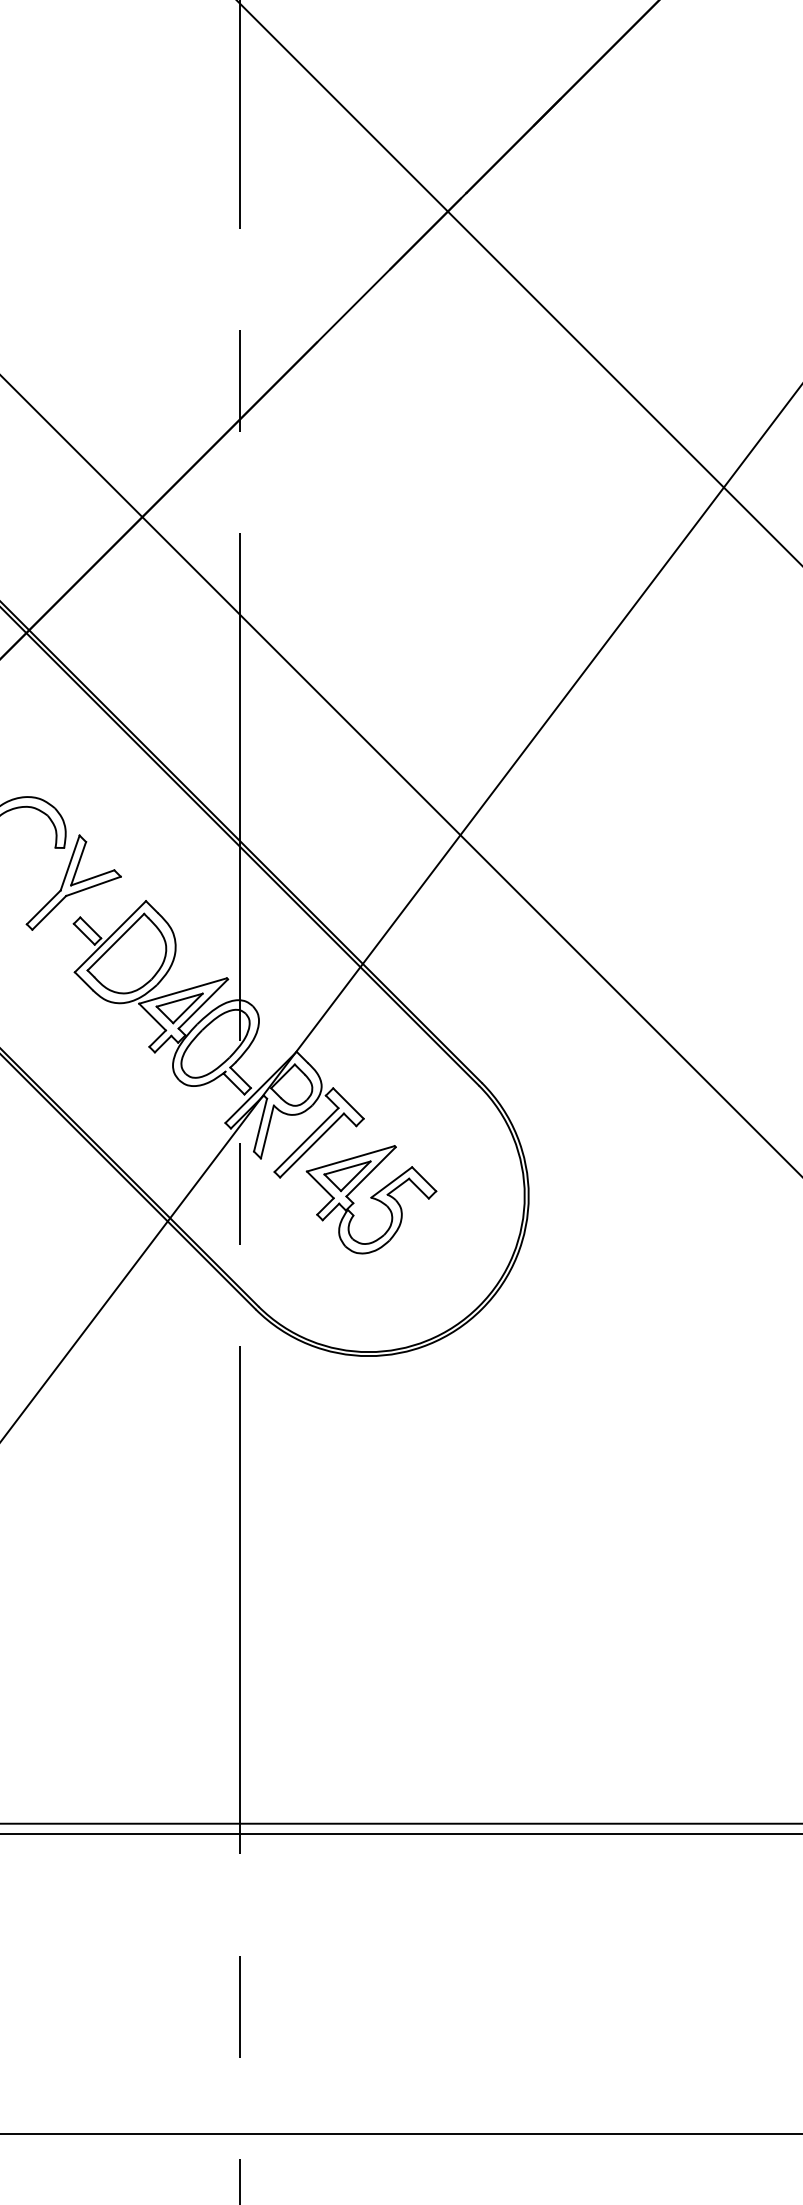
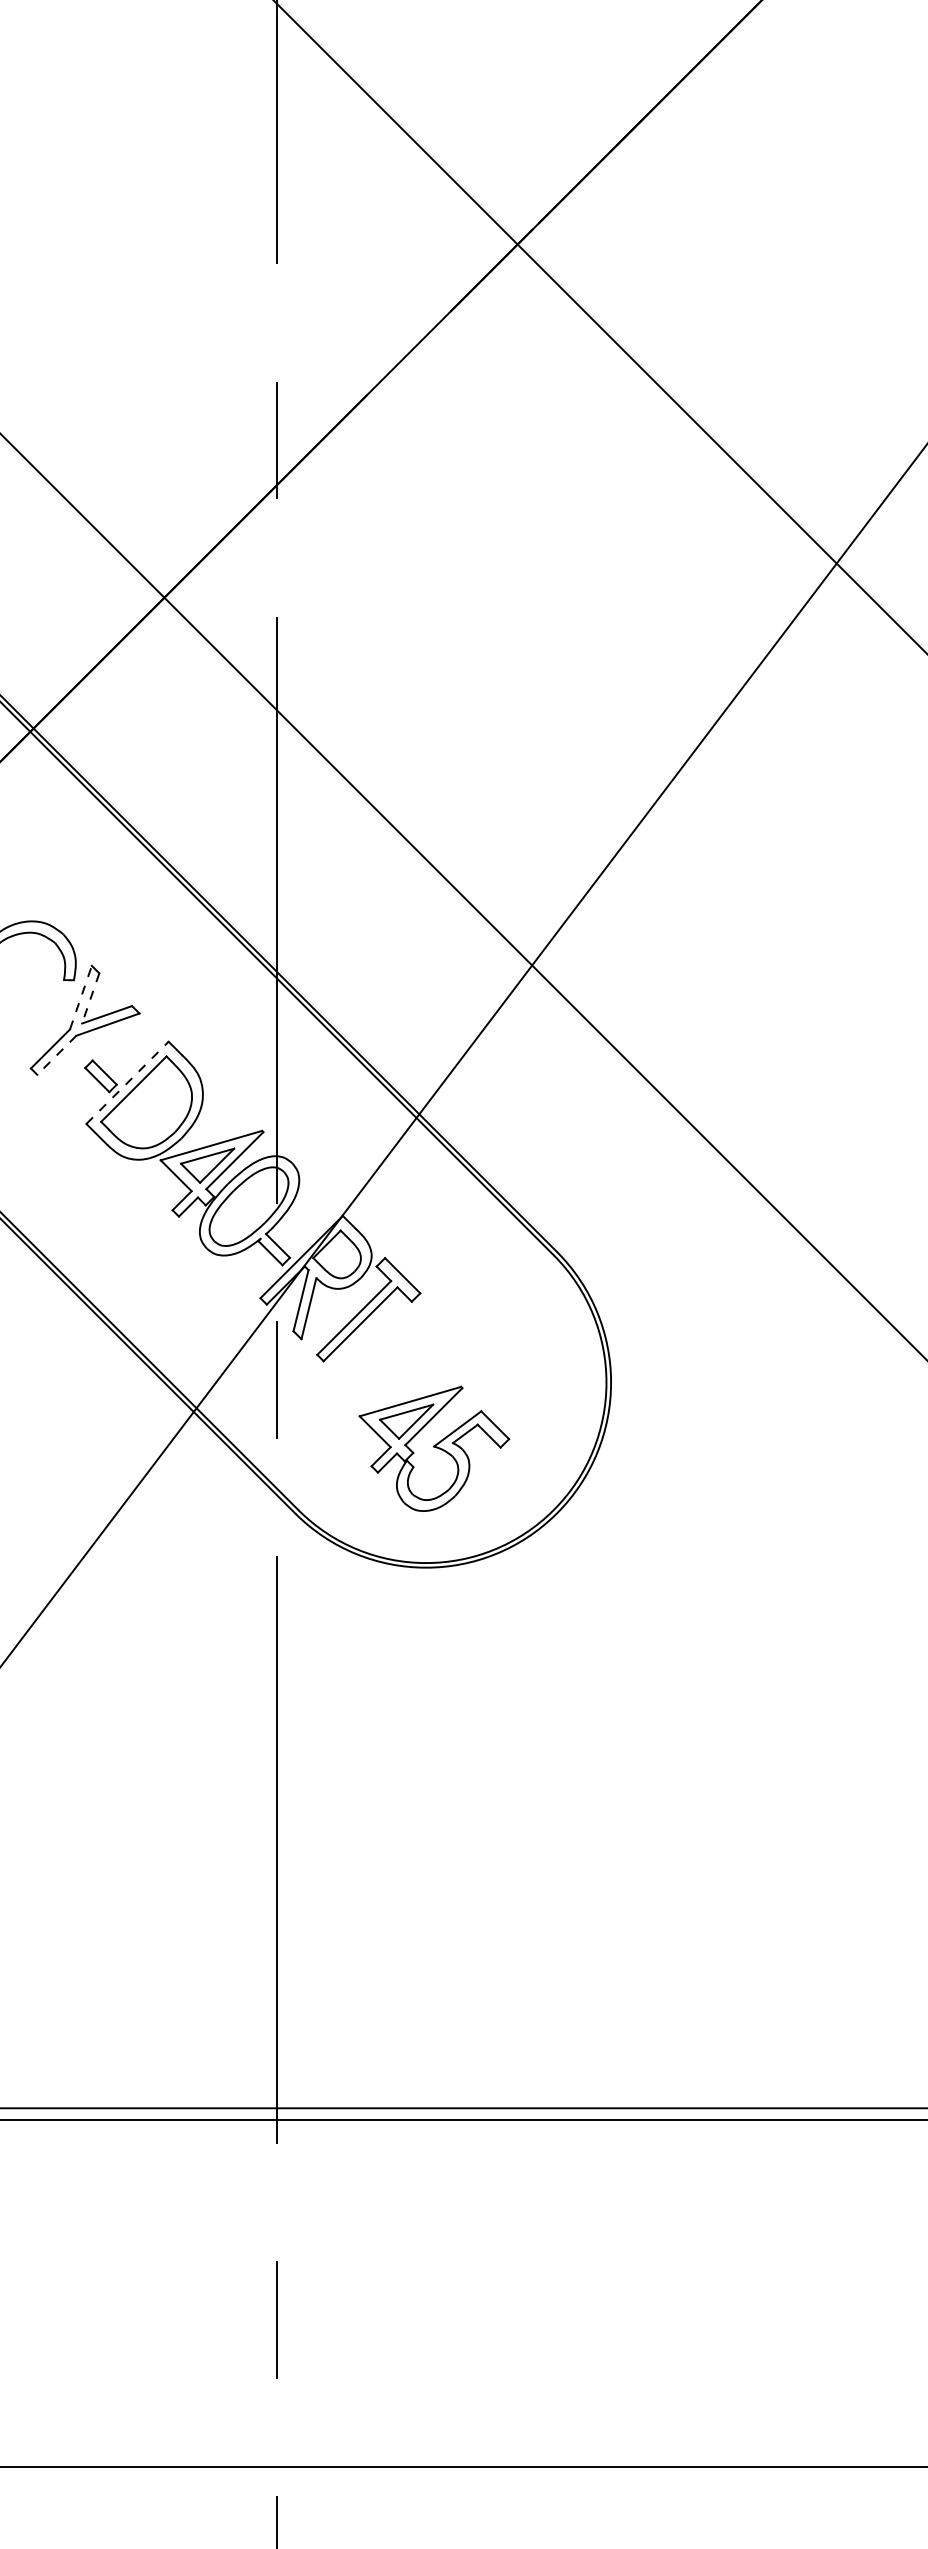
line: (69, 862) -> (80, 997), solid -> dashed
line: (78, 863) -> (90, 998), solid -> dashed
line: (49, 913) -> (56, 1055), solid -> dashed
line: (110, 936) -> (127, 1082), solid -> dashed
part: (371, 1199) -> (434, 1448), moved

